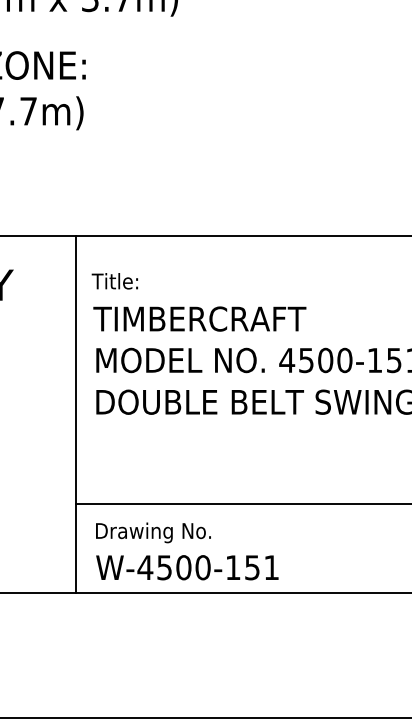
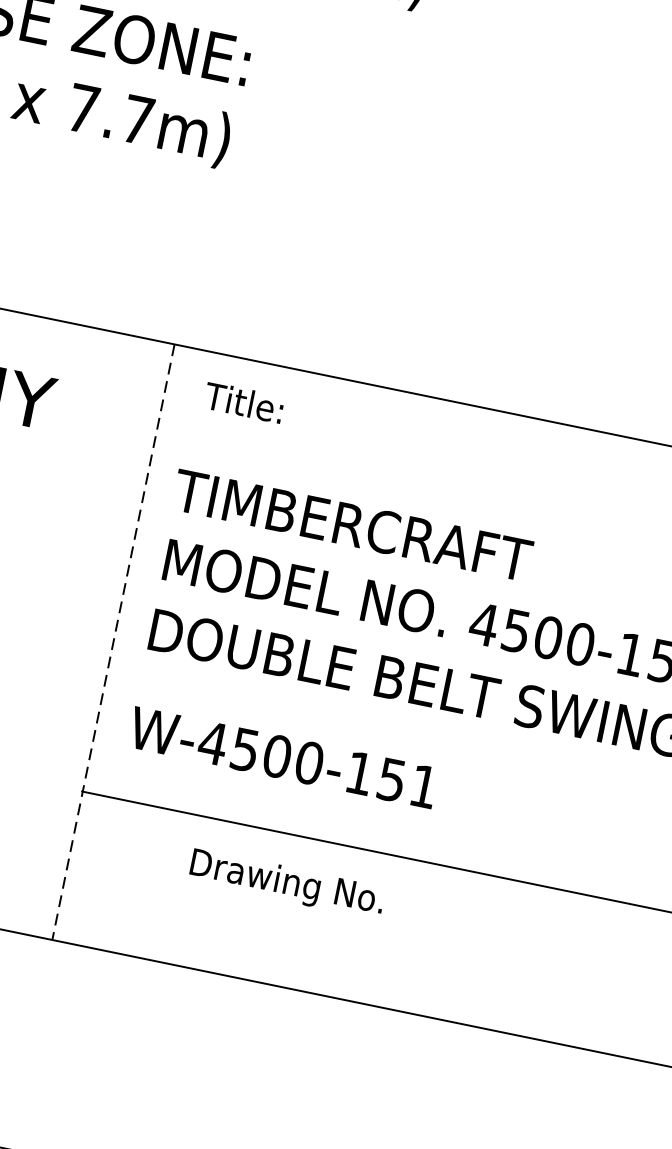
text: (114, 281) -> (243, 402), moved
line: (76, 414) -> (113, 642), solid -> dashed
text: (153, 532) -> (287, 883), moved
text: (187, 567) -> (283, 757), moved

